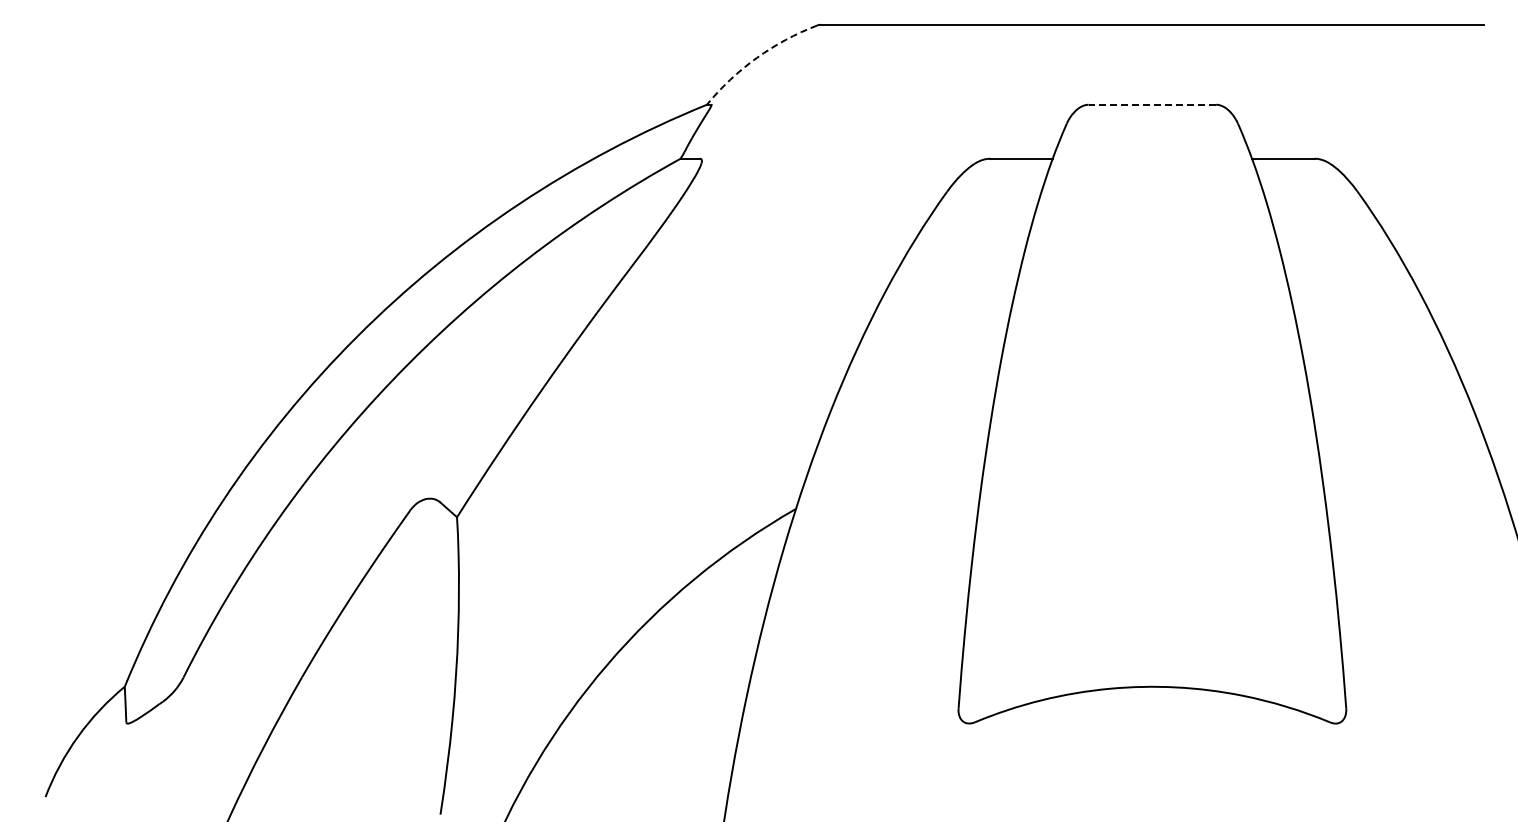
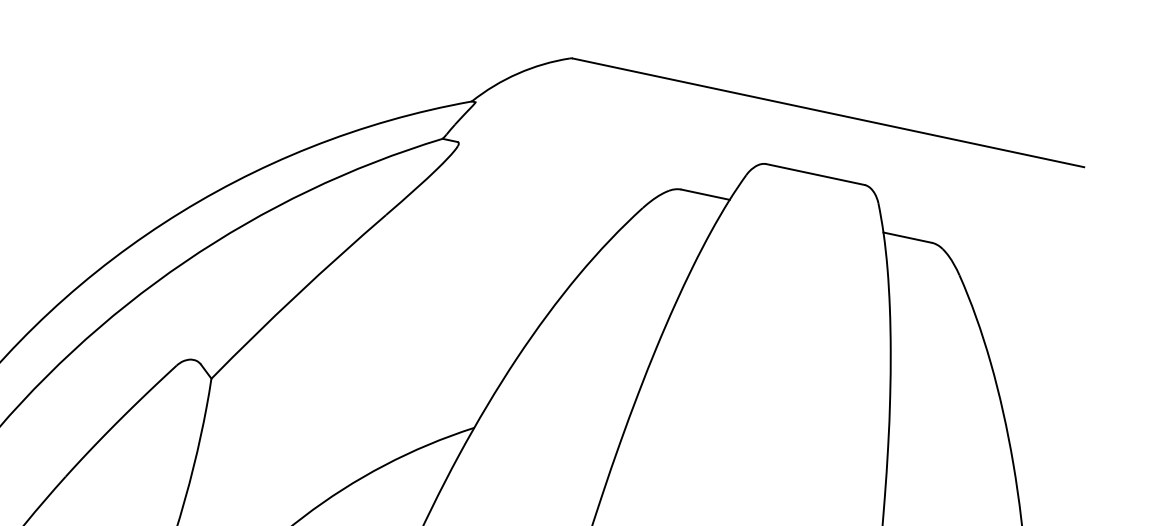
arc: (756, 58) -> (517, 73), dashed -> solid
line: (1152, 104) -> (815, 174), dashed -> solid

